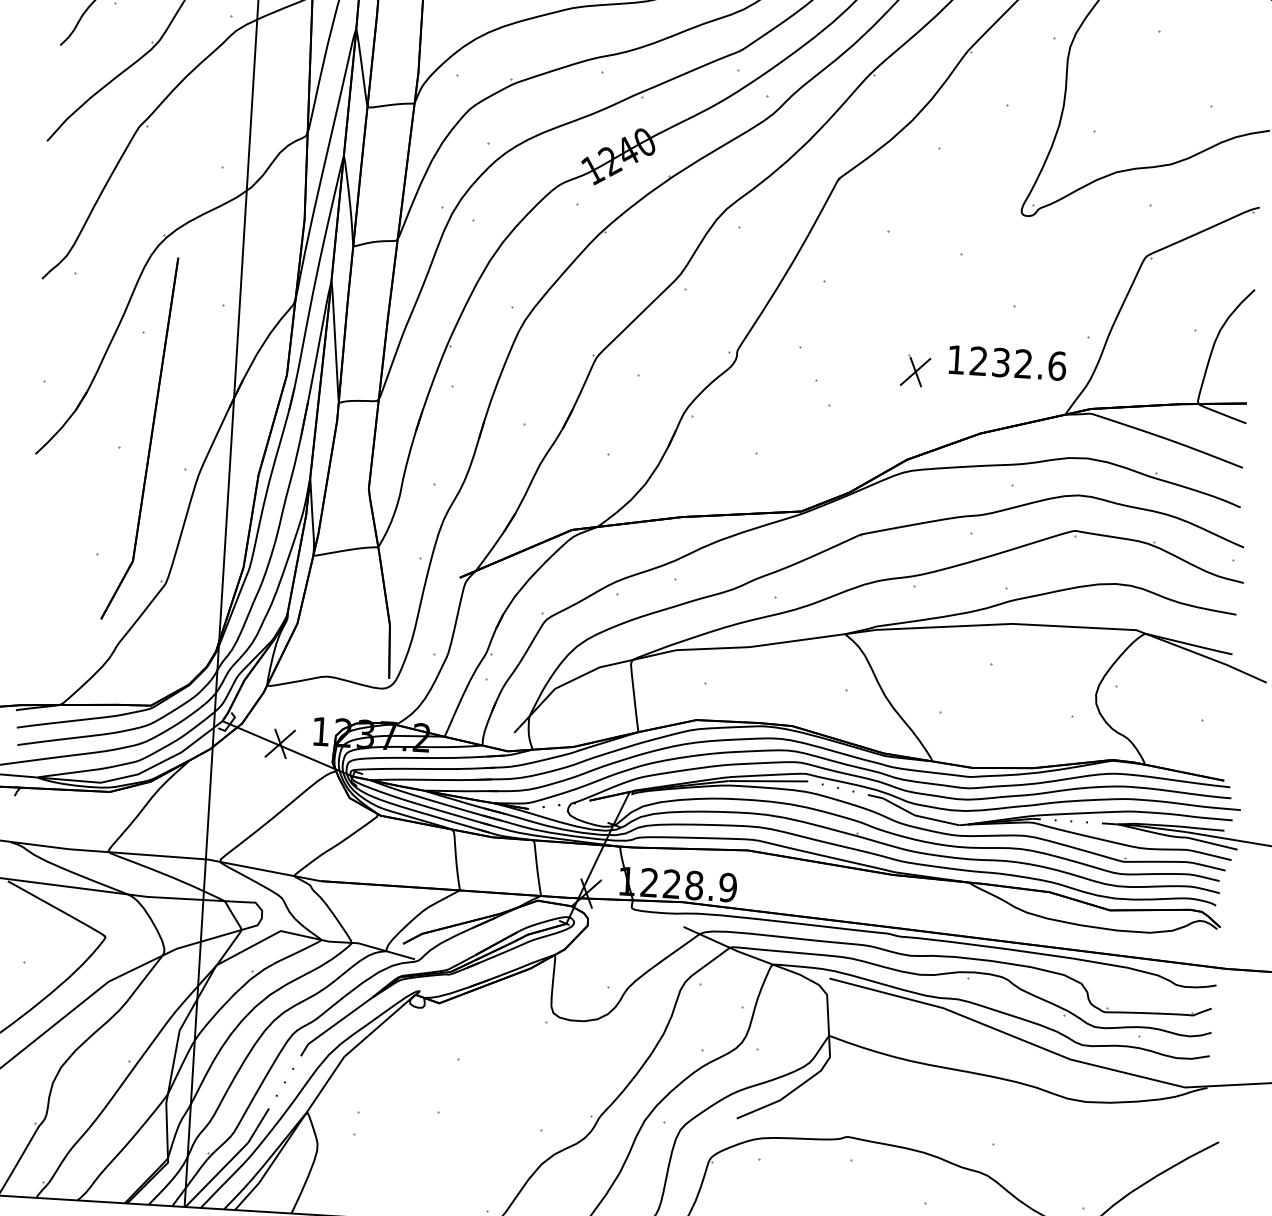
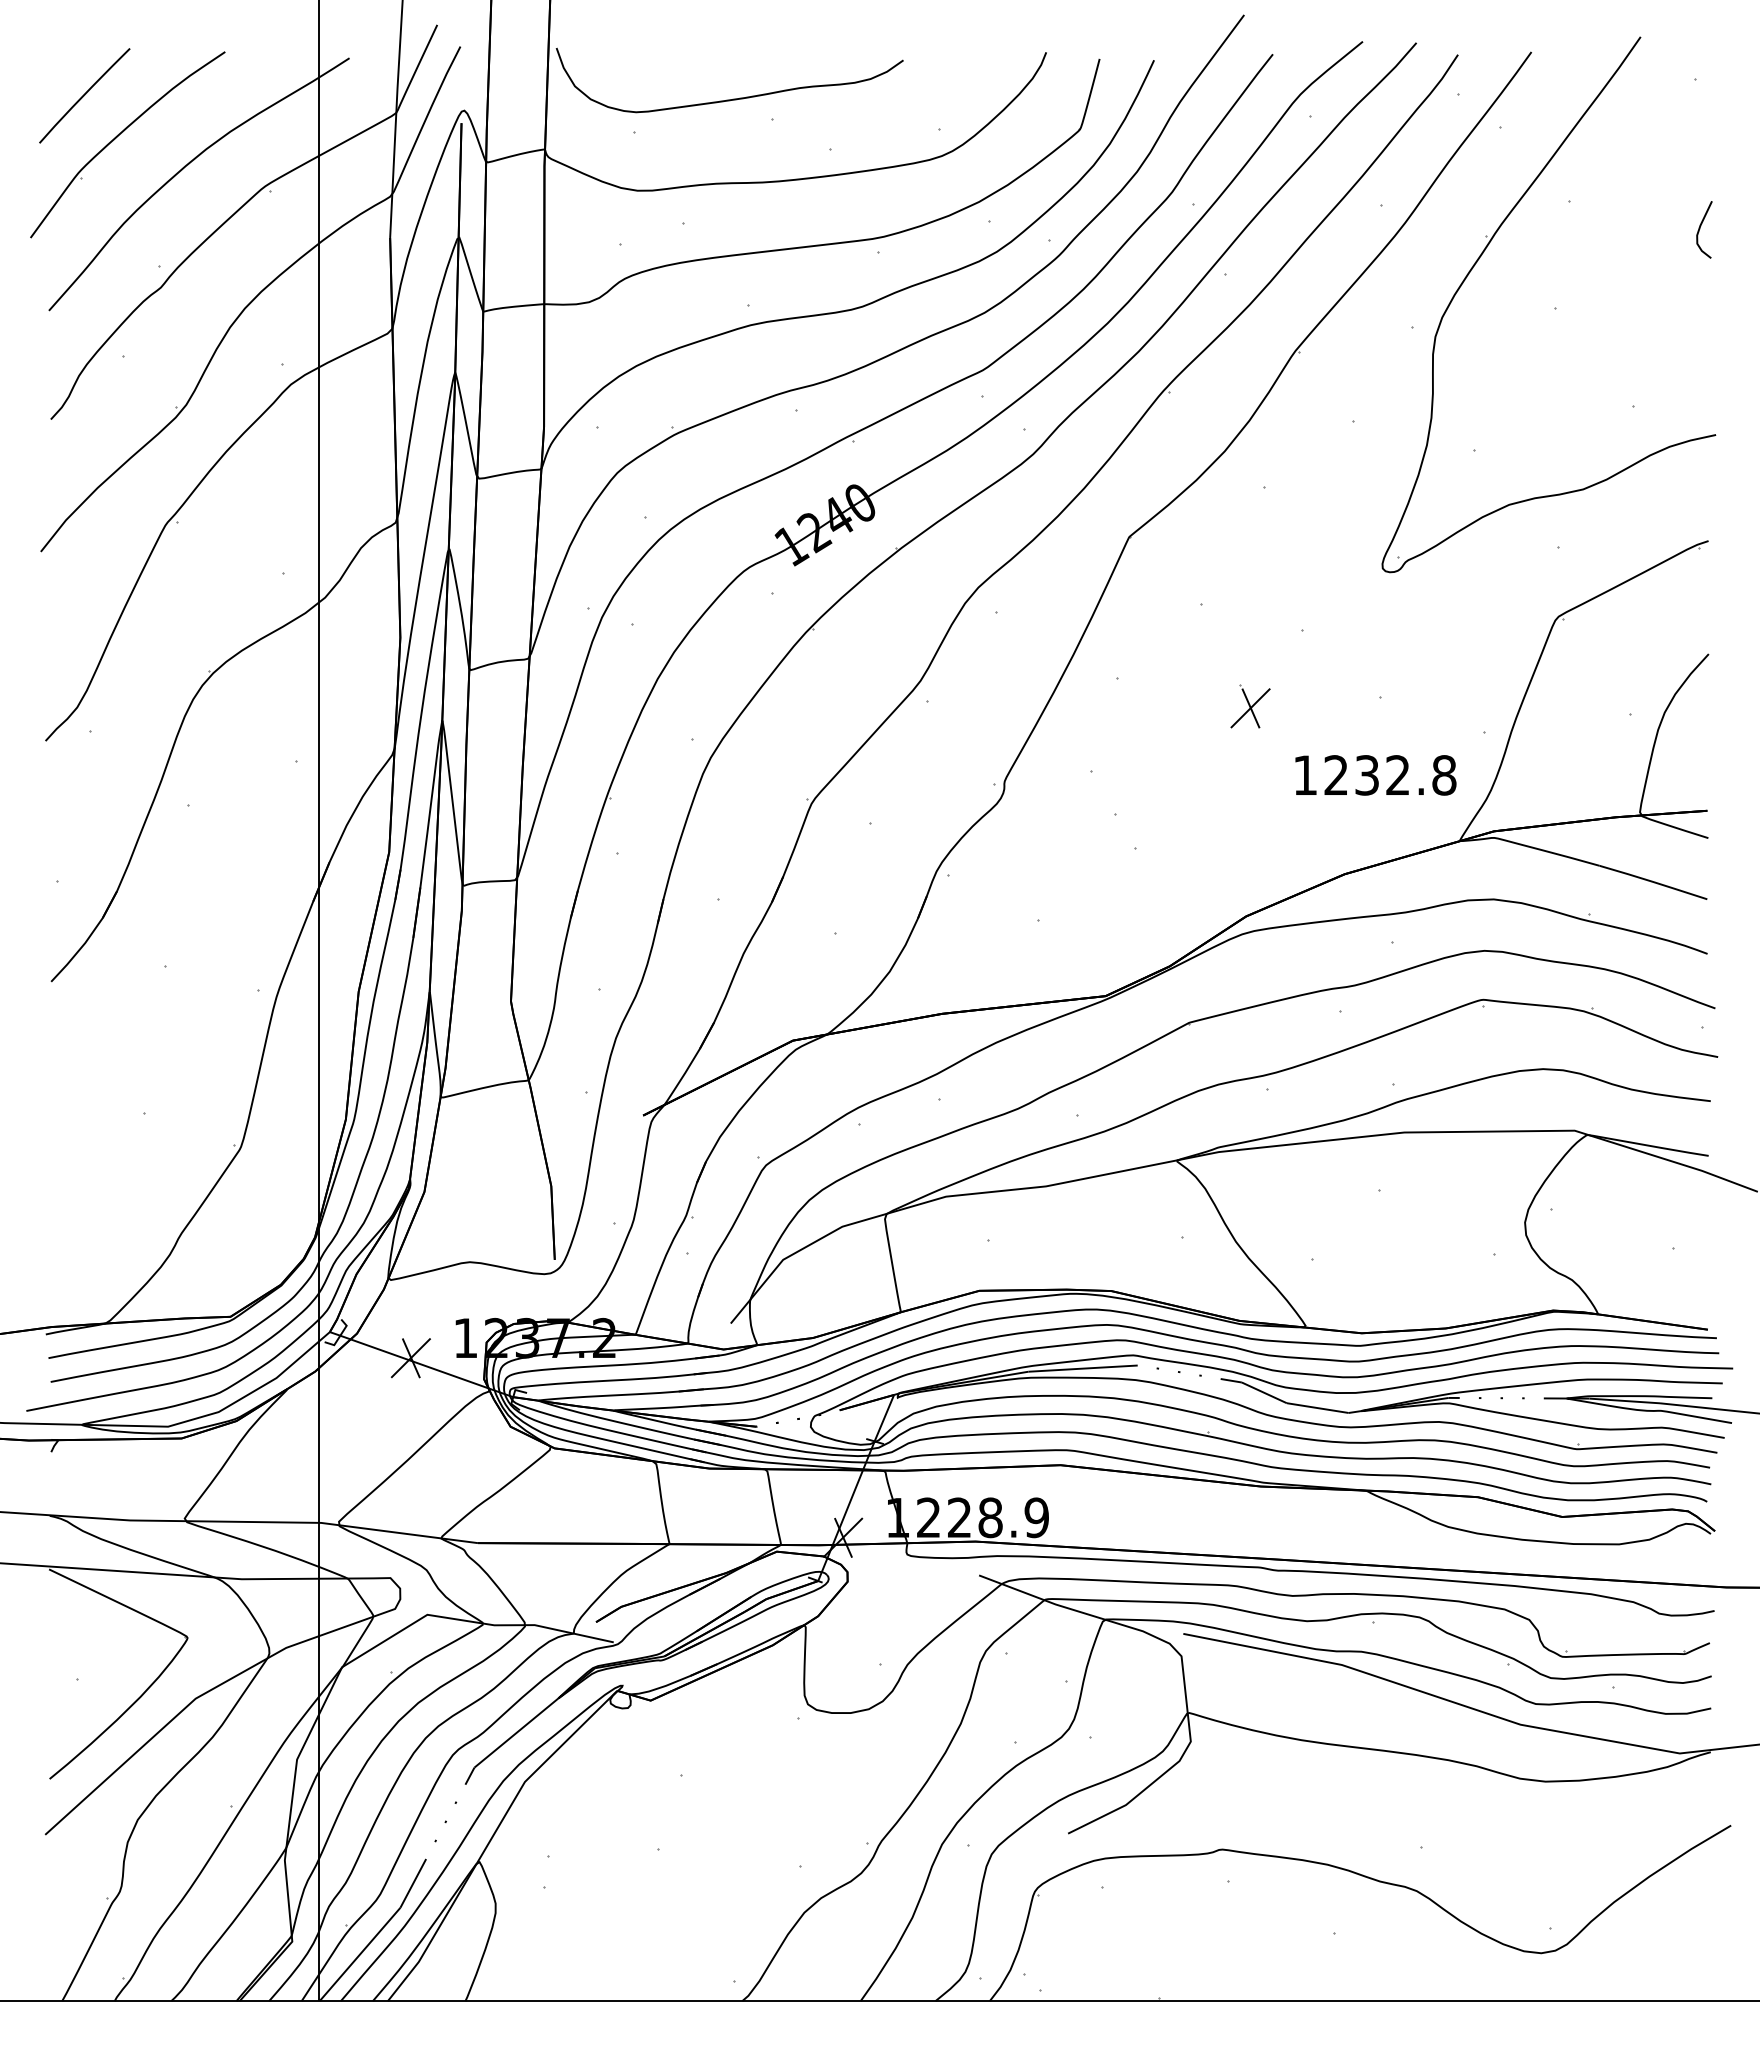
text: (1057, 366) -> (1444, 775), 1232.6 -> 1232.8
part: (915, 370) -> (1250, 706), moved
part: (150, 439) -> (207, 951), removed

